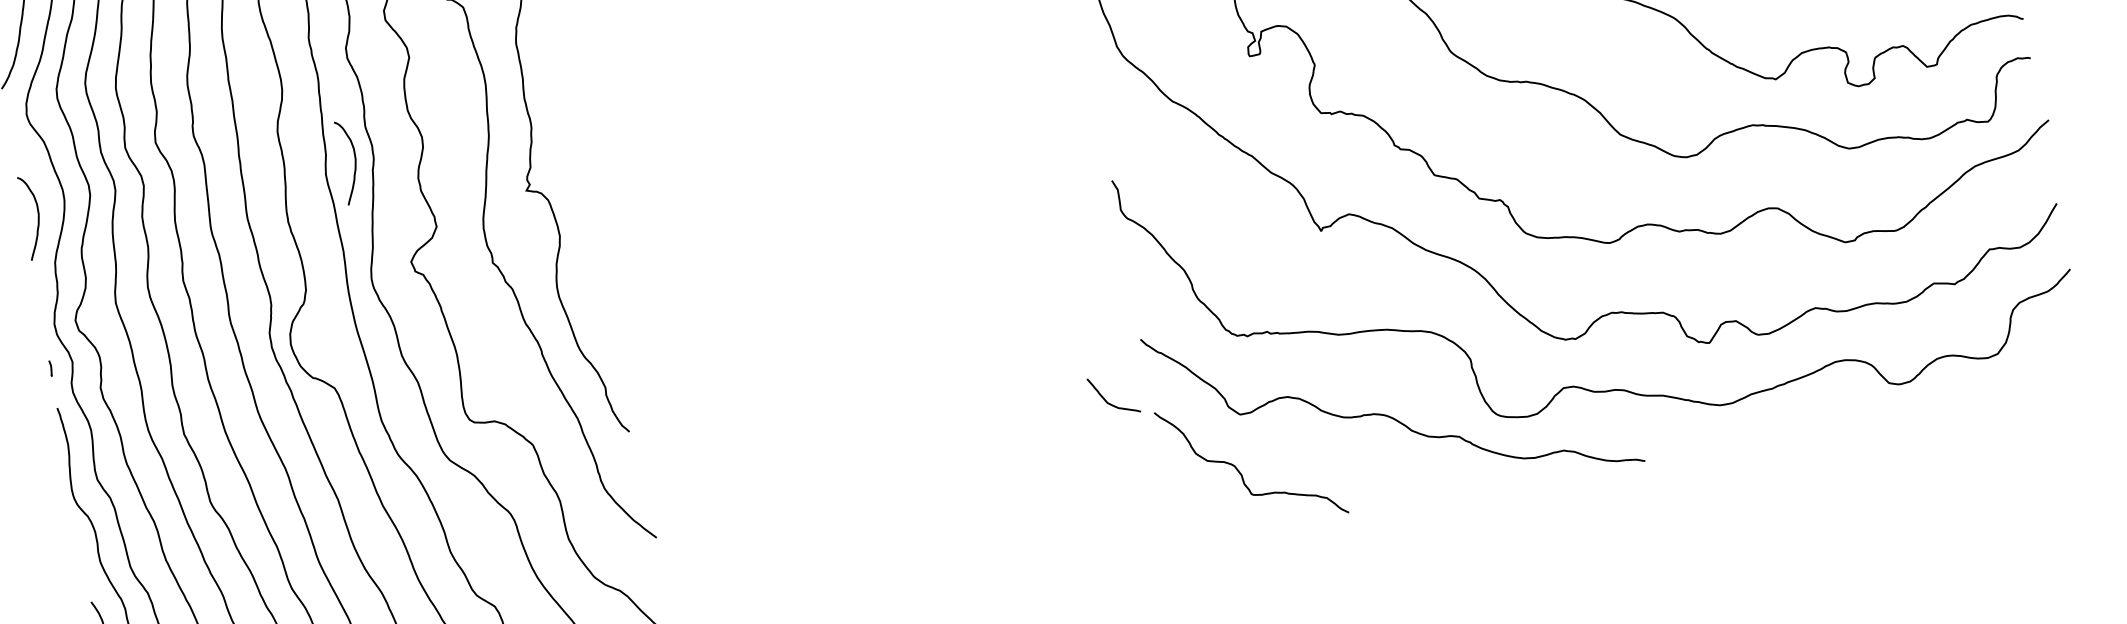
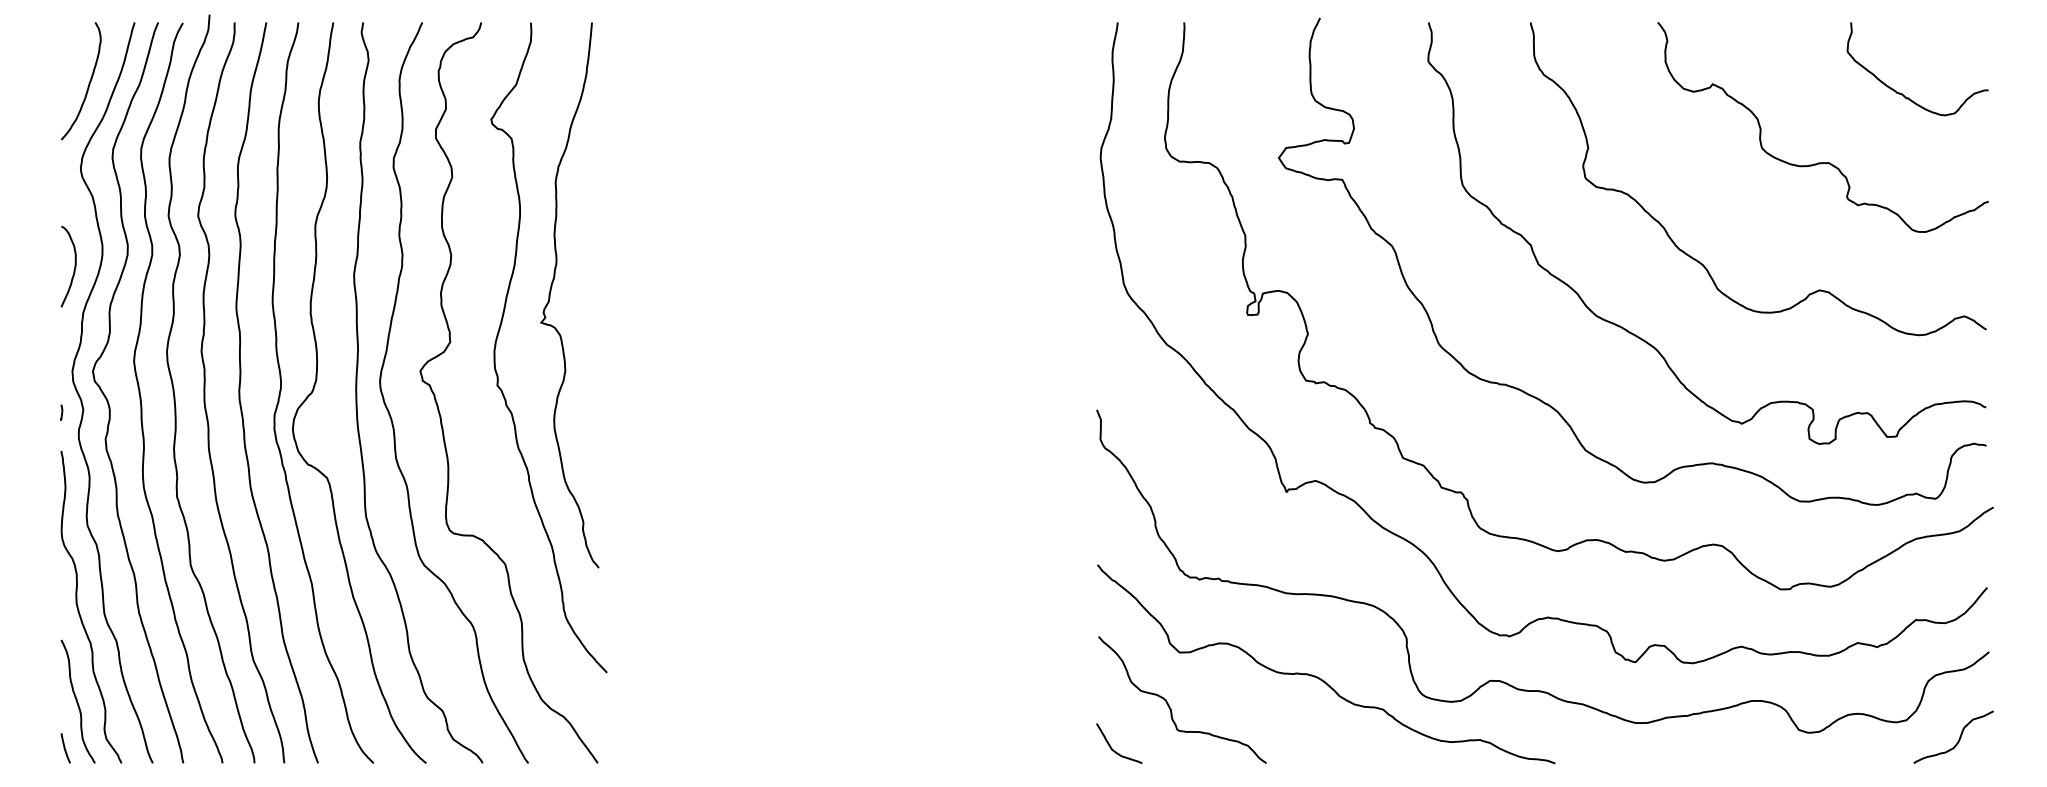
curve: (354, 161) -> (383, 266), removed
curve: (2054, 364) -> (1958, 739), added
curve: (1109, 402) -> (1113, 749), moved

